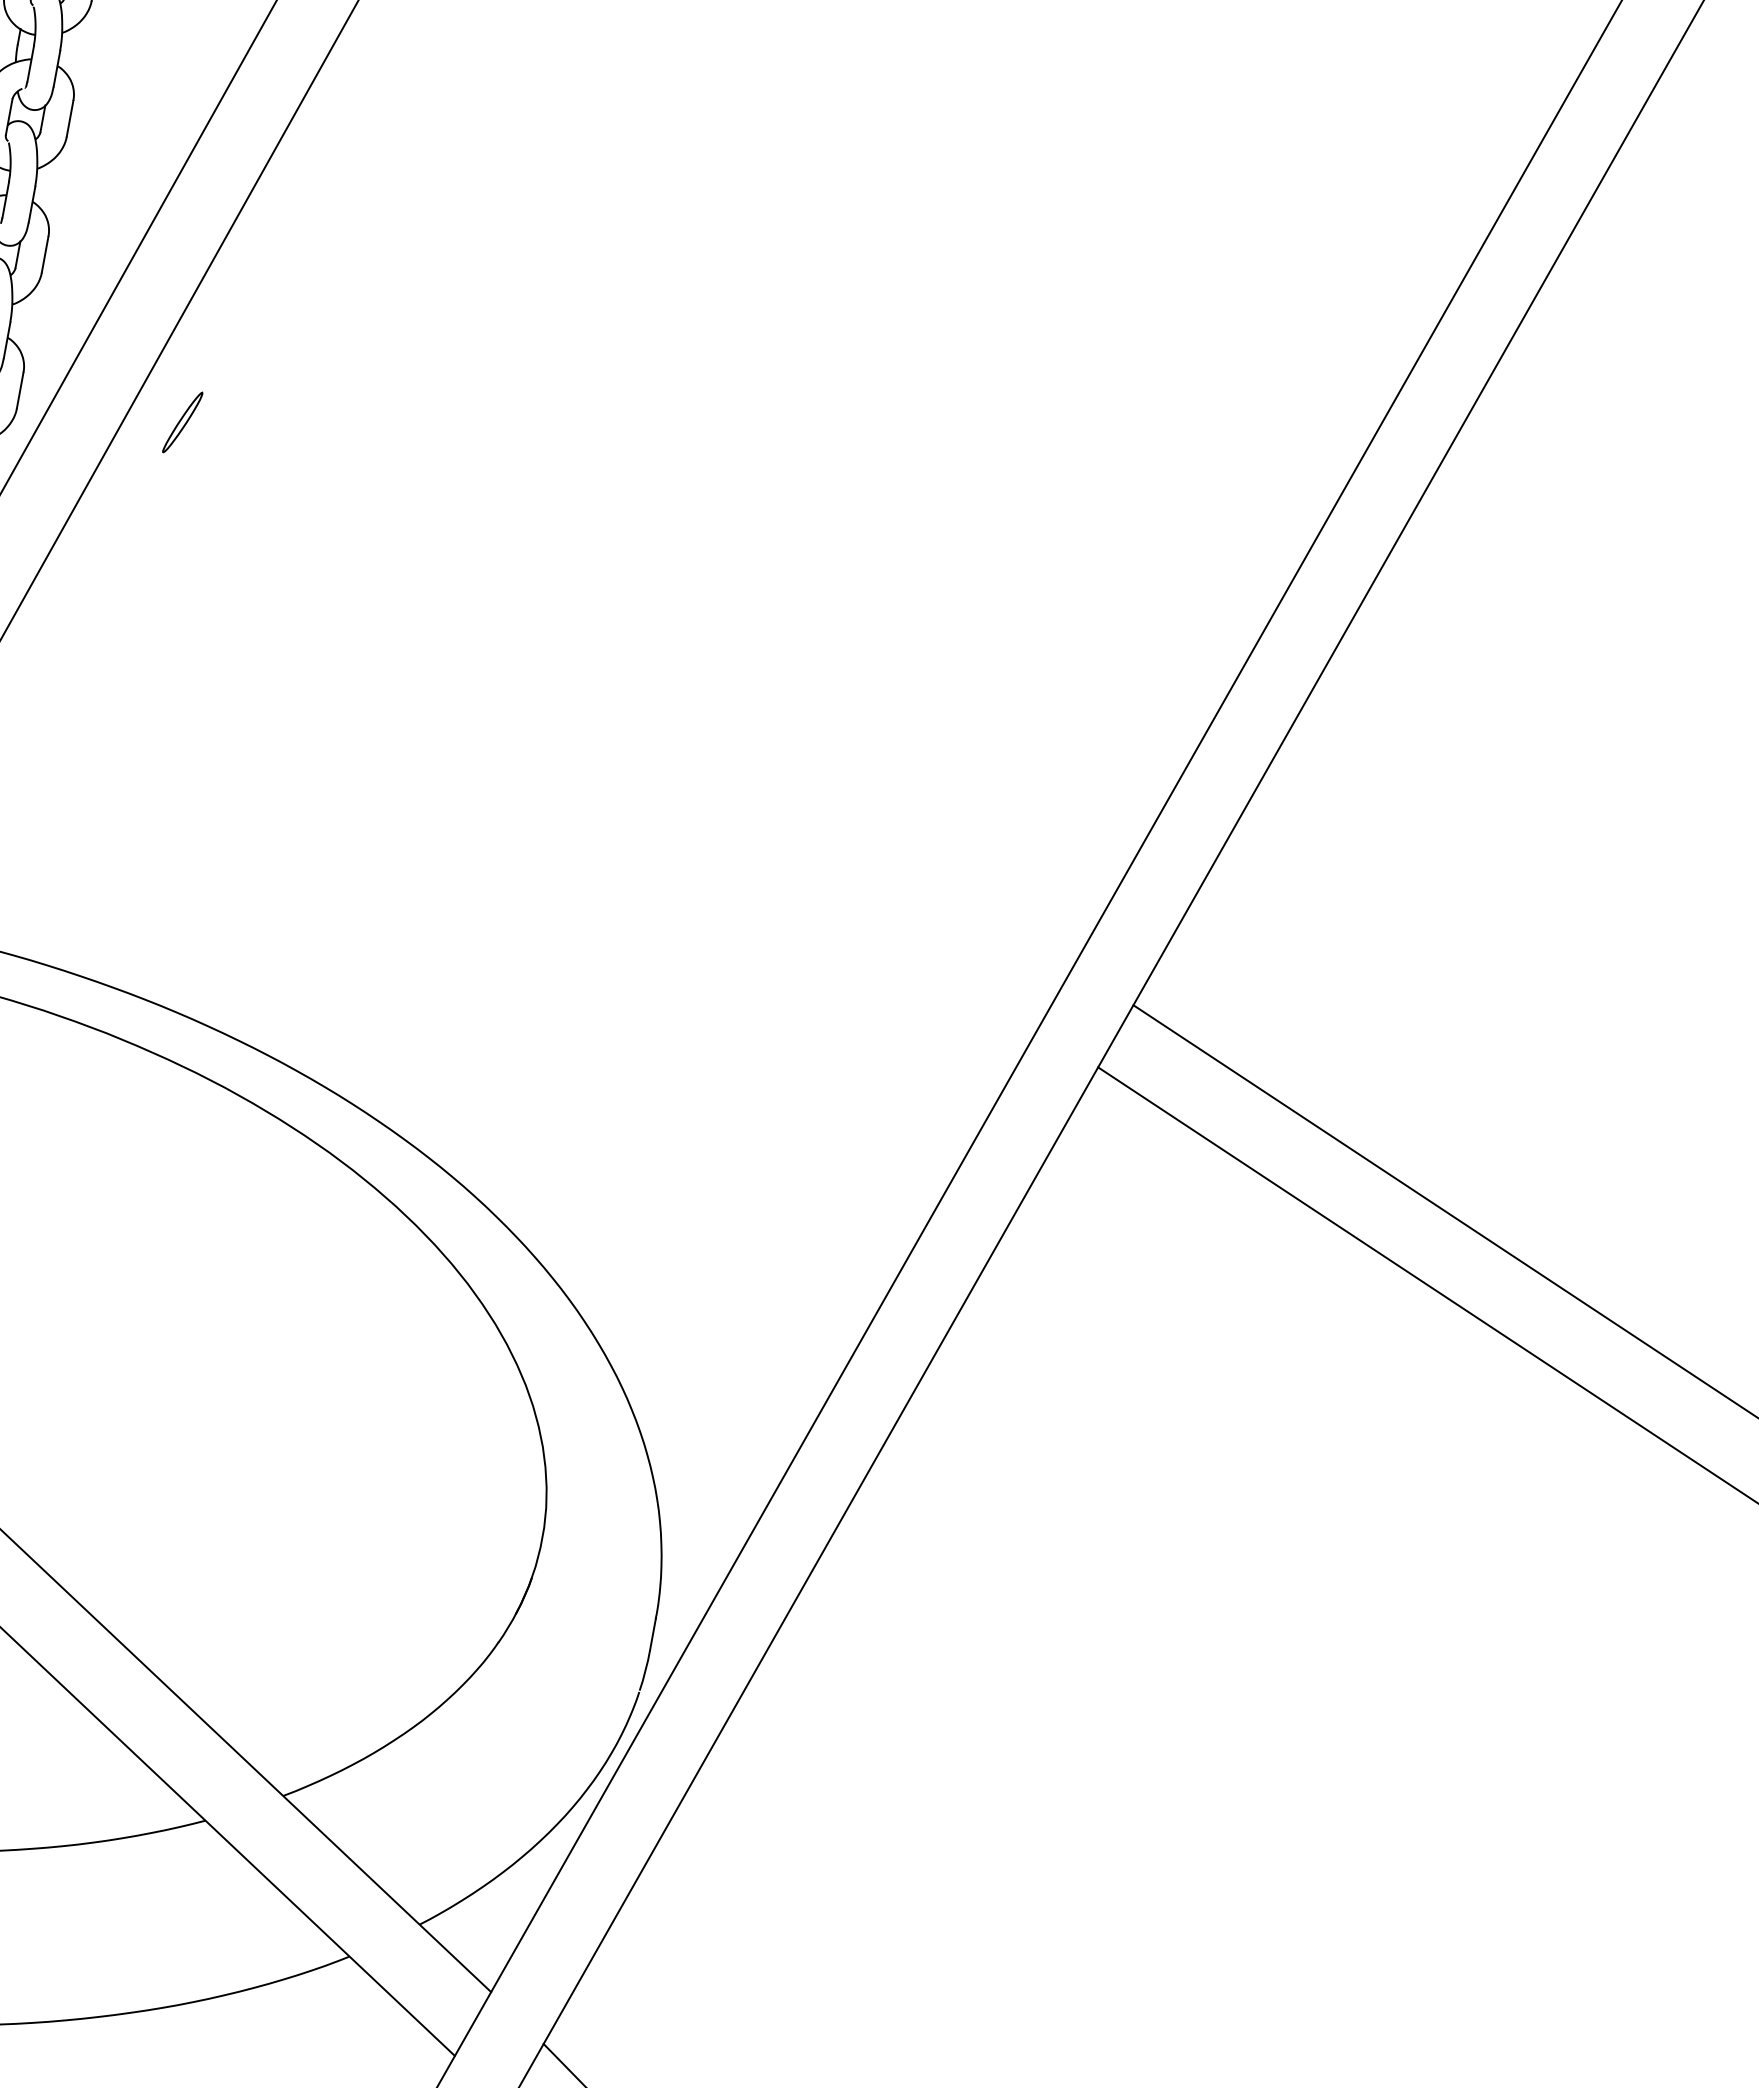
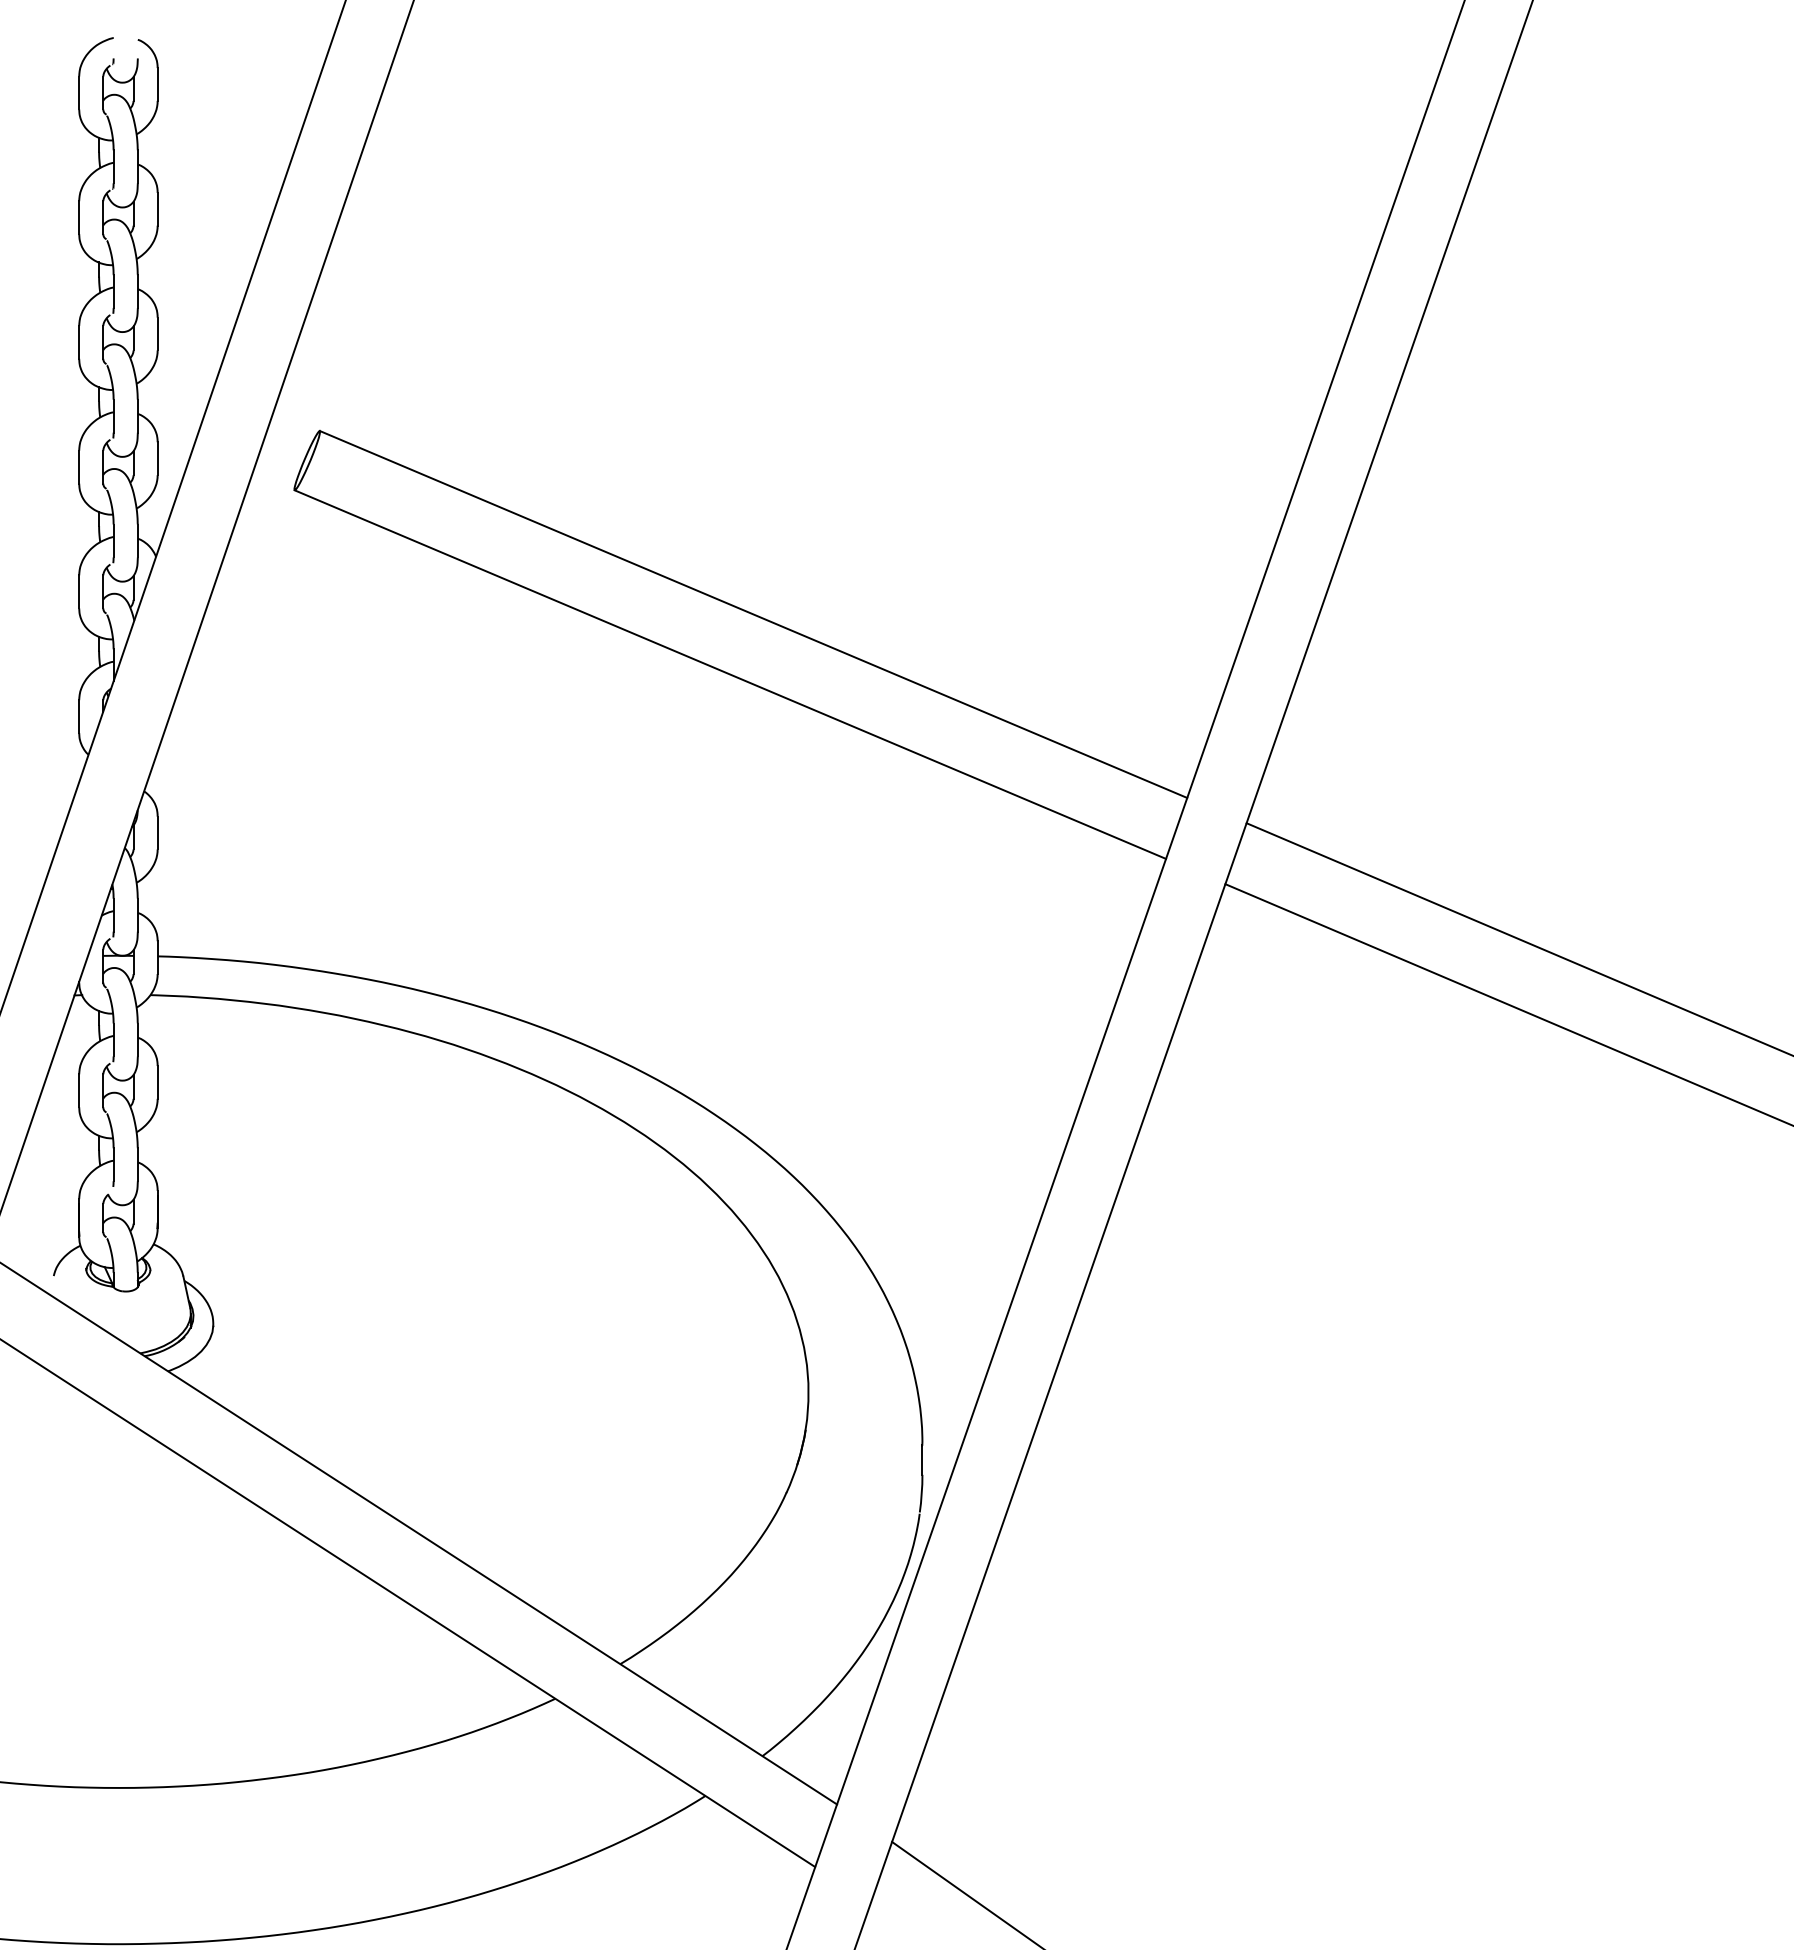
line: (638, 679) -> (753, 614), added
line: (601, 740) -> (730, 674), added

